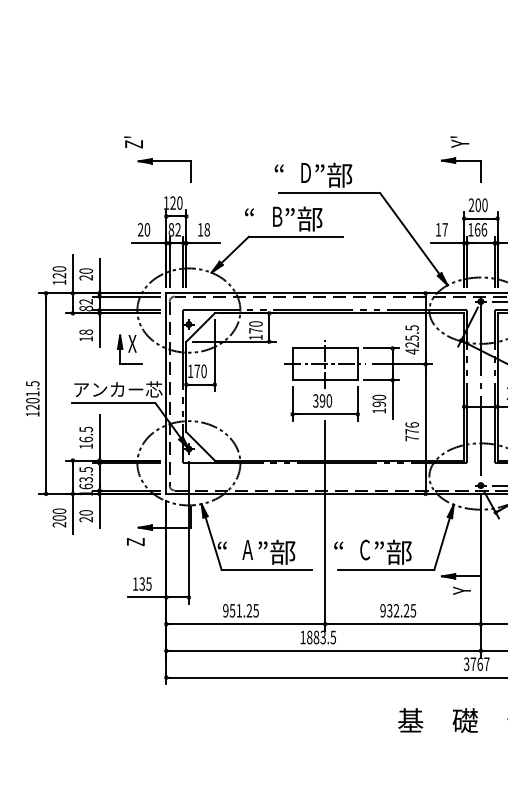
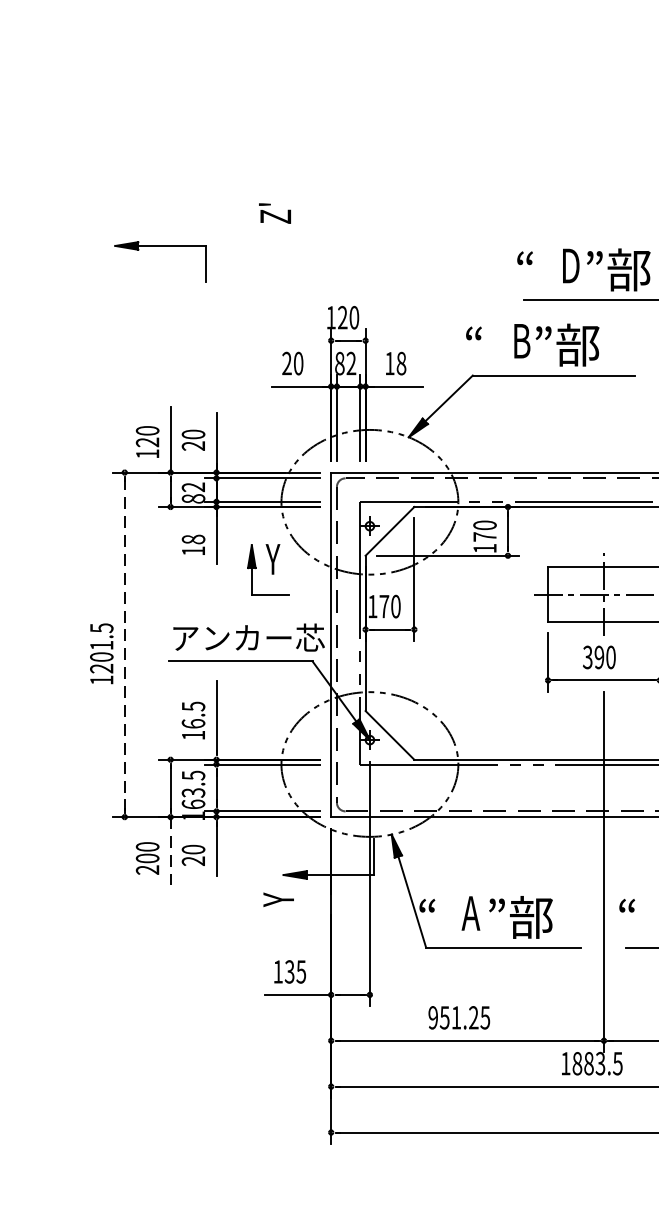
part: (164, 161) -> (159, 246), moved
text: (132, 343) -> (273, 558), X -> Y
line: (46, 393) -> (125, 644), solid -> dashed
line: (72, 513) -> (170, 850), solid -> dashed
text: (135, 542) -> (278, 900), Z -> Y

